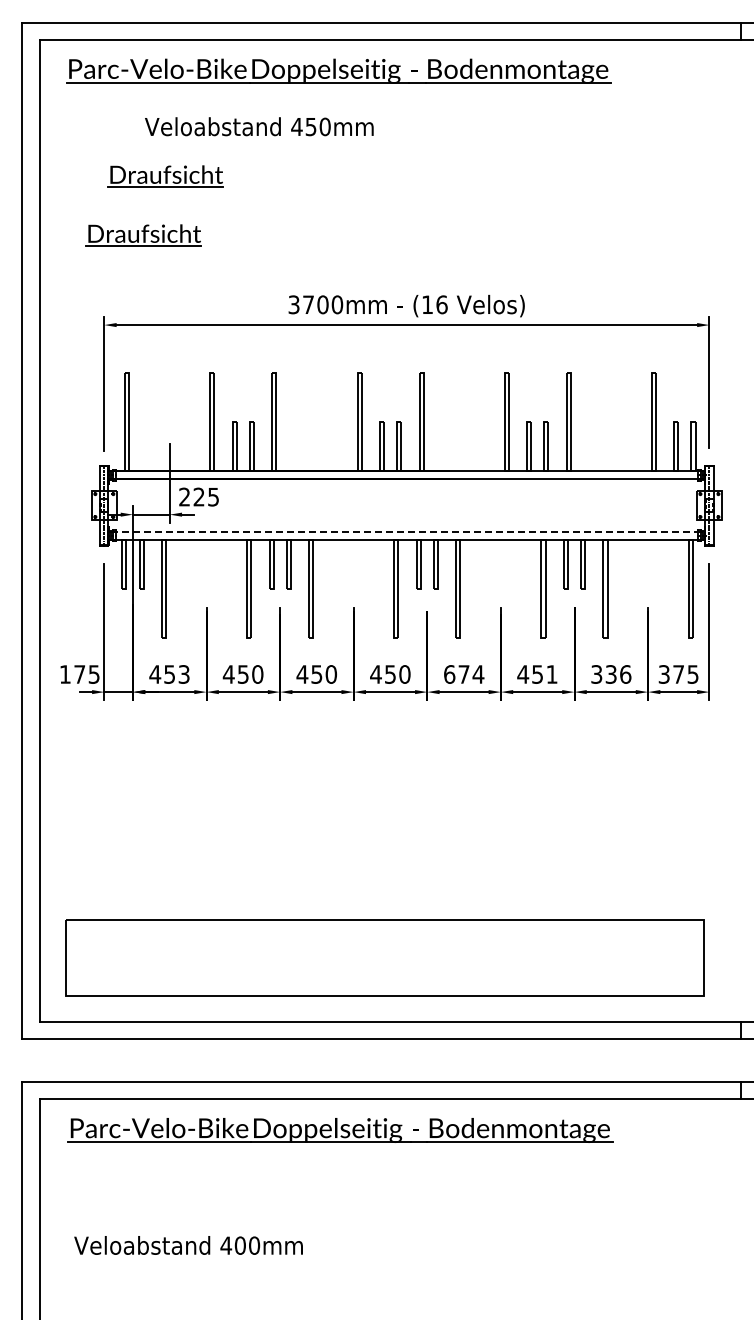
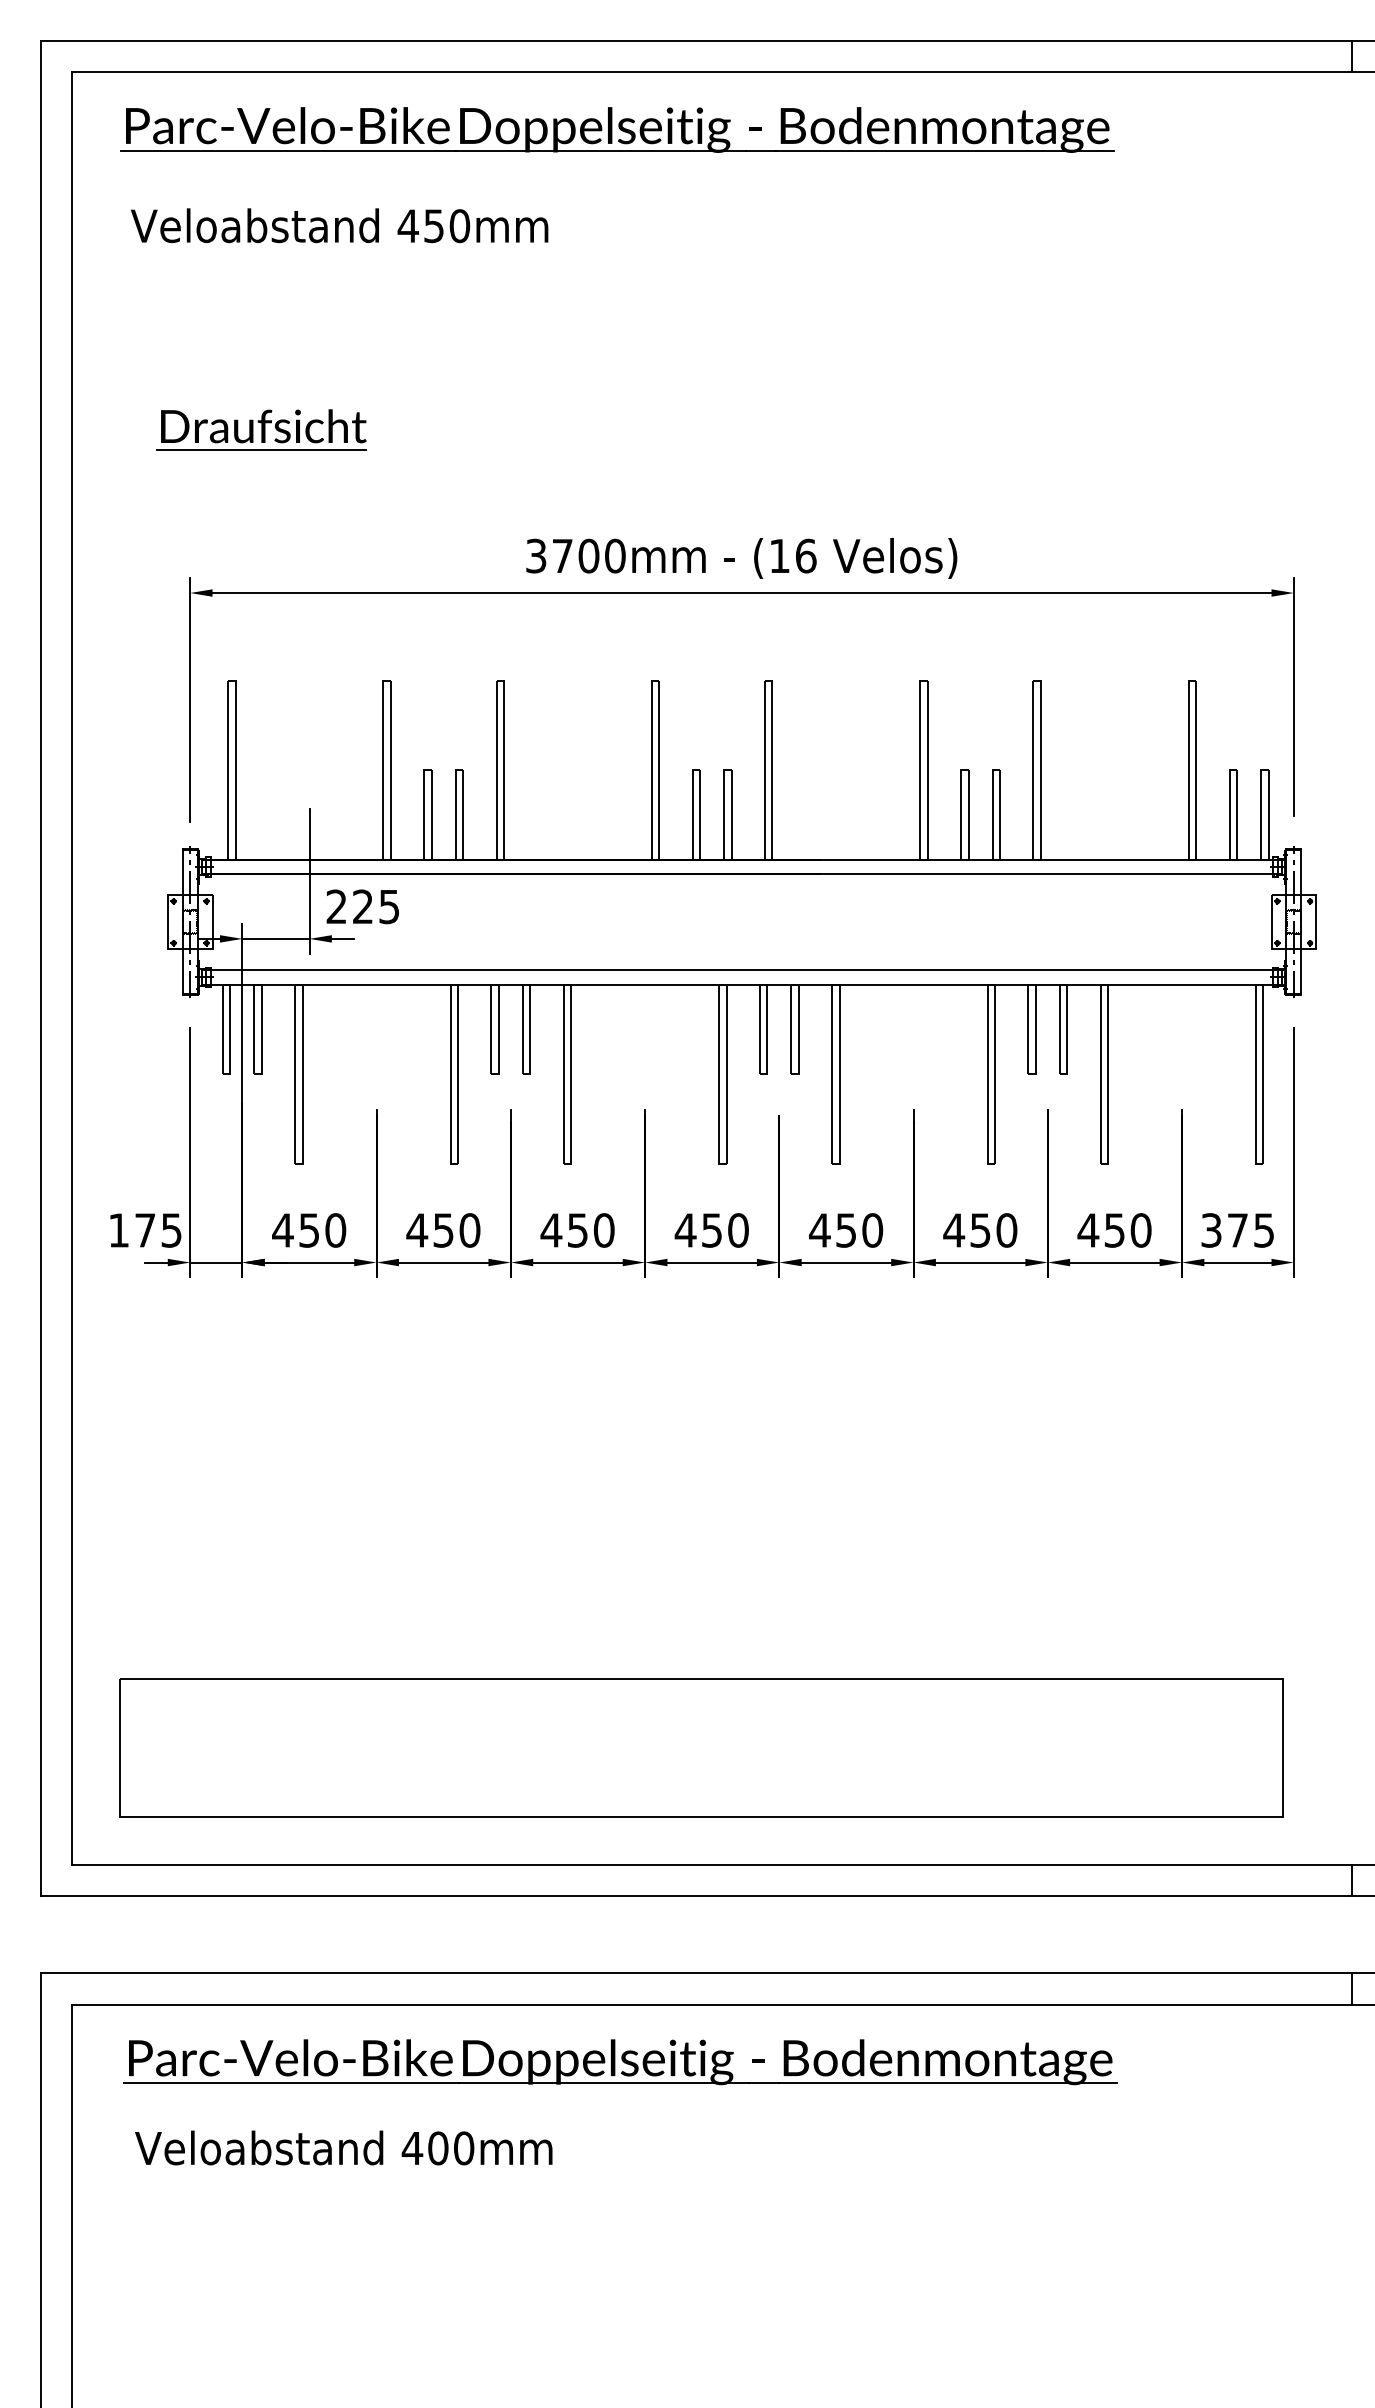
text: (259, 126) -> (339, 225), moved
part: (165, 176) -> (301, 321), removed
line: (406, 531) -> (741, 969), dashed -> solid
text: (183, 674) -> (334, 1230), 453 -> 450
text: (463, 674) -> (845, 1230), 674 -> 450
text: (551, 674) -> (1005, 1230), 451 -> 450
text: (610, 674) -> (1113, 1230), 336 -> 450
text: (188, 1245) -> (343, 2148), moved

